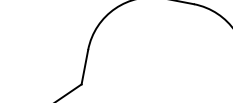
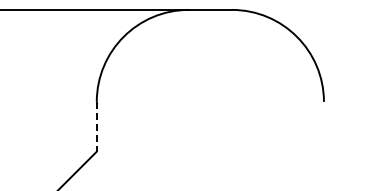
line: (84, 66) -> (96, 126), solid -> dashed

